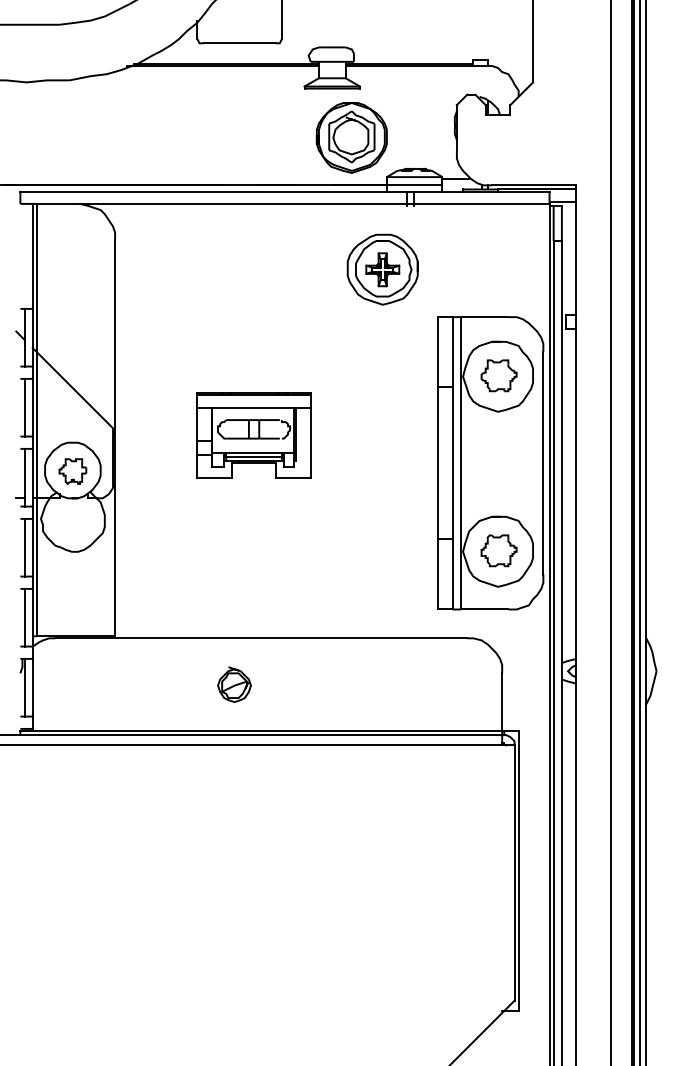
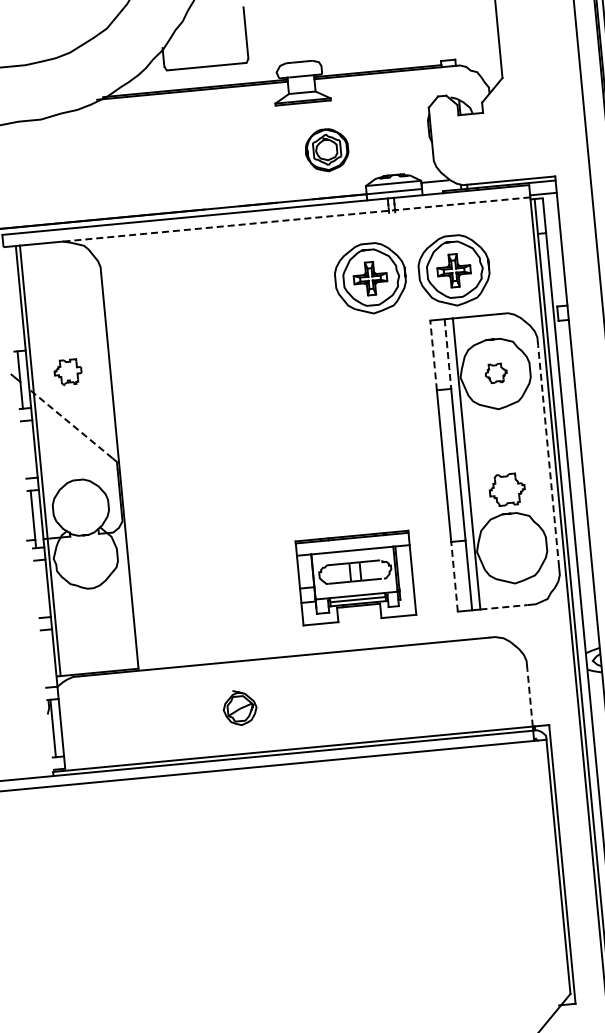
part: (351, 137) -> (326, 149), size x0.6
line: (314, 203) -> (296, 219), solid -> dashed
part: (466, 269) -> (453, 270), added
line: (438, 352) -> (433, 355), solid -> dashed
line: (452, 352) -> (447, 354), solid -> dashed
part: (498, 375) -> (495, 373), size x0.6
line: (70, 386) -> (70, 424), solid -> dashed
line: (24, 407) -> (26, 449), removed
part: (253, 435) -> (355, 578), moved
line: (543, 462) -> (548, 455), solid -> dashed
part: (72, 471) -> (67, 372), moved
line: (24, 547) -> (39, 588), removed
part: (498, 550) -> (506, 489), moved
line: (438, 574) -> (454, 576), solid -> dashed
line: (484, 609) -> (503, 607), solid -> dashed
line: (24, 617) -> (46, 658), removed
part: (234, 684) -> (240, 707), moved
line: (502, 702) -> (530, 698), solid -> dashed

